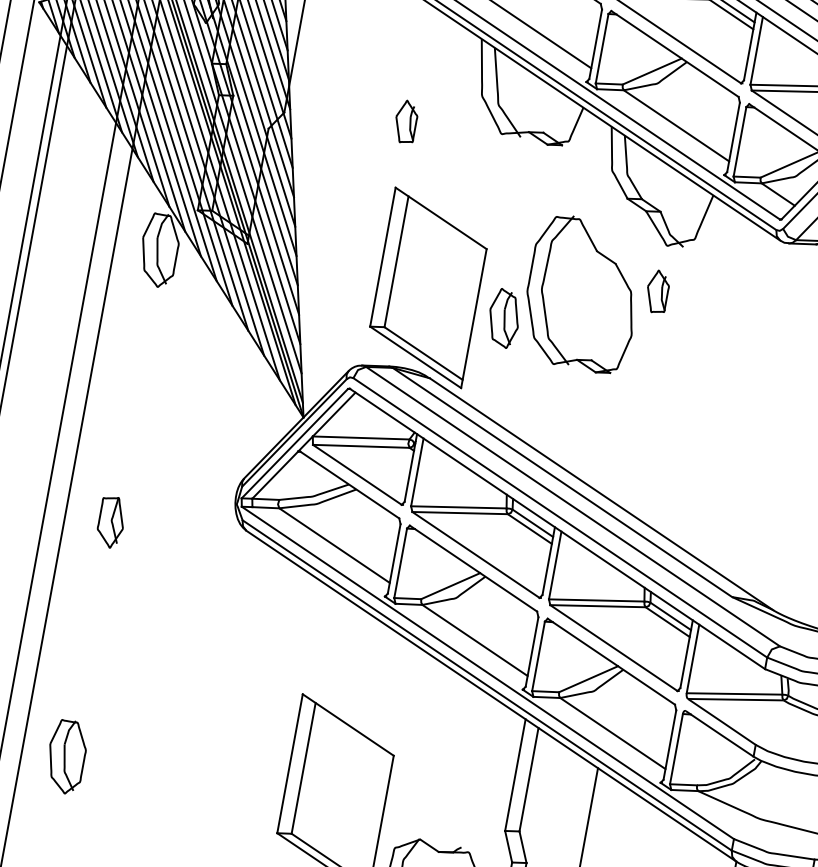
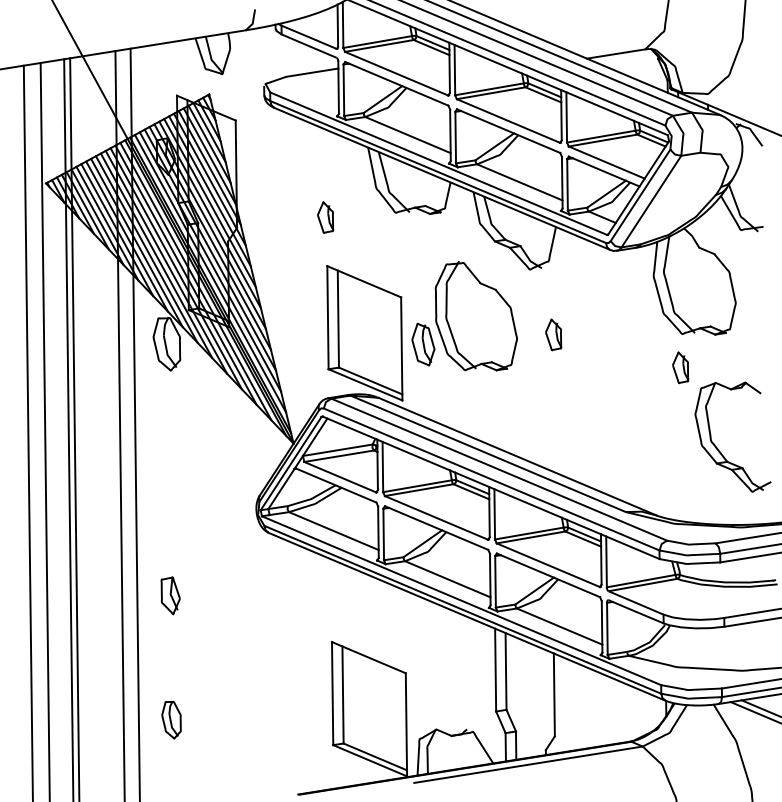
part: (657, 291) -> (553, 334), moved
part: (111, 521) -> (170, 595), moved
part: (66, 756) -> (171, 719), size x0.7

